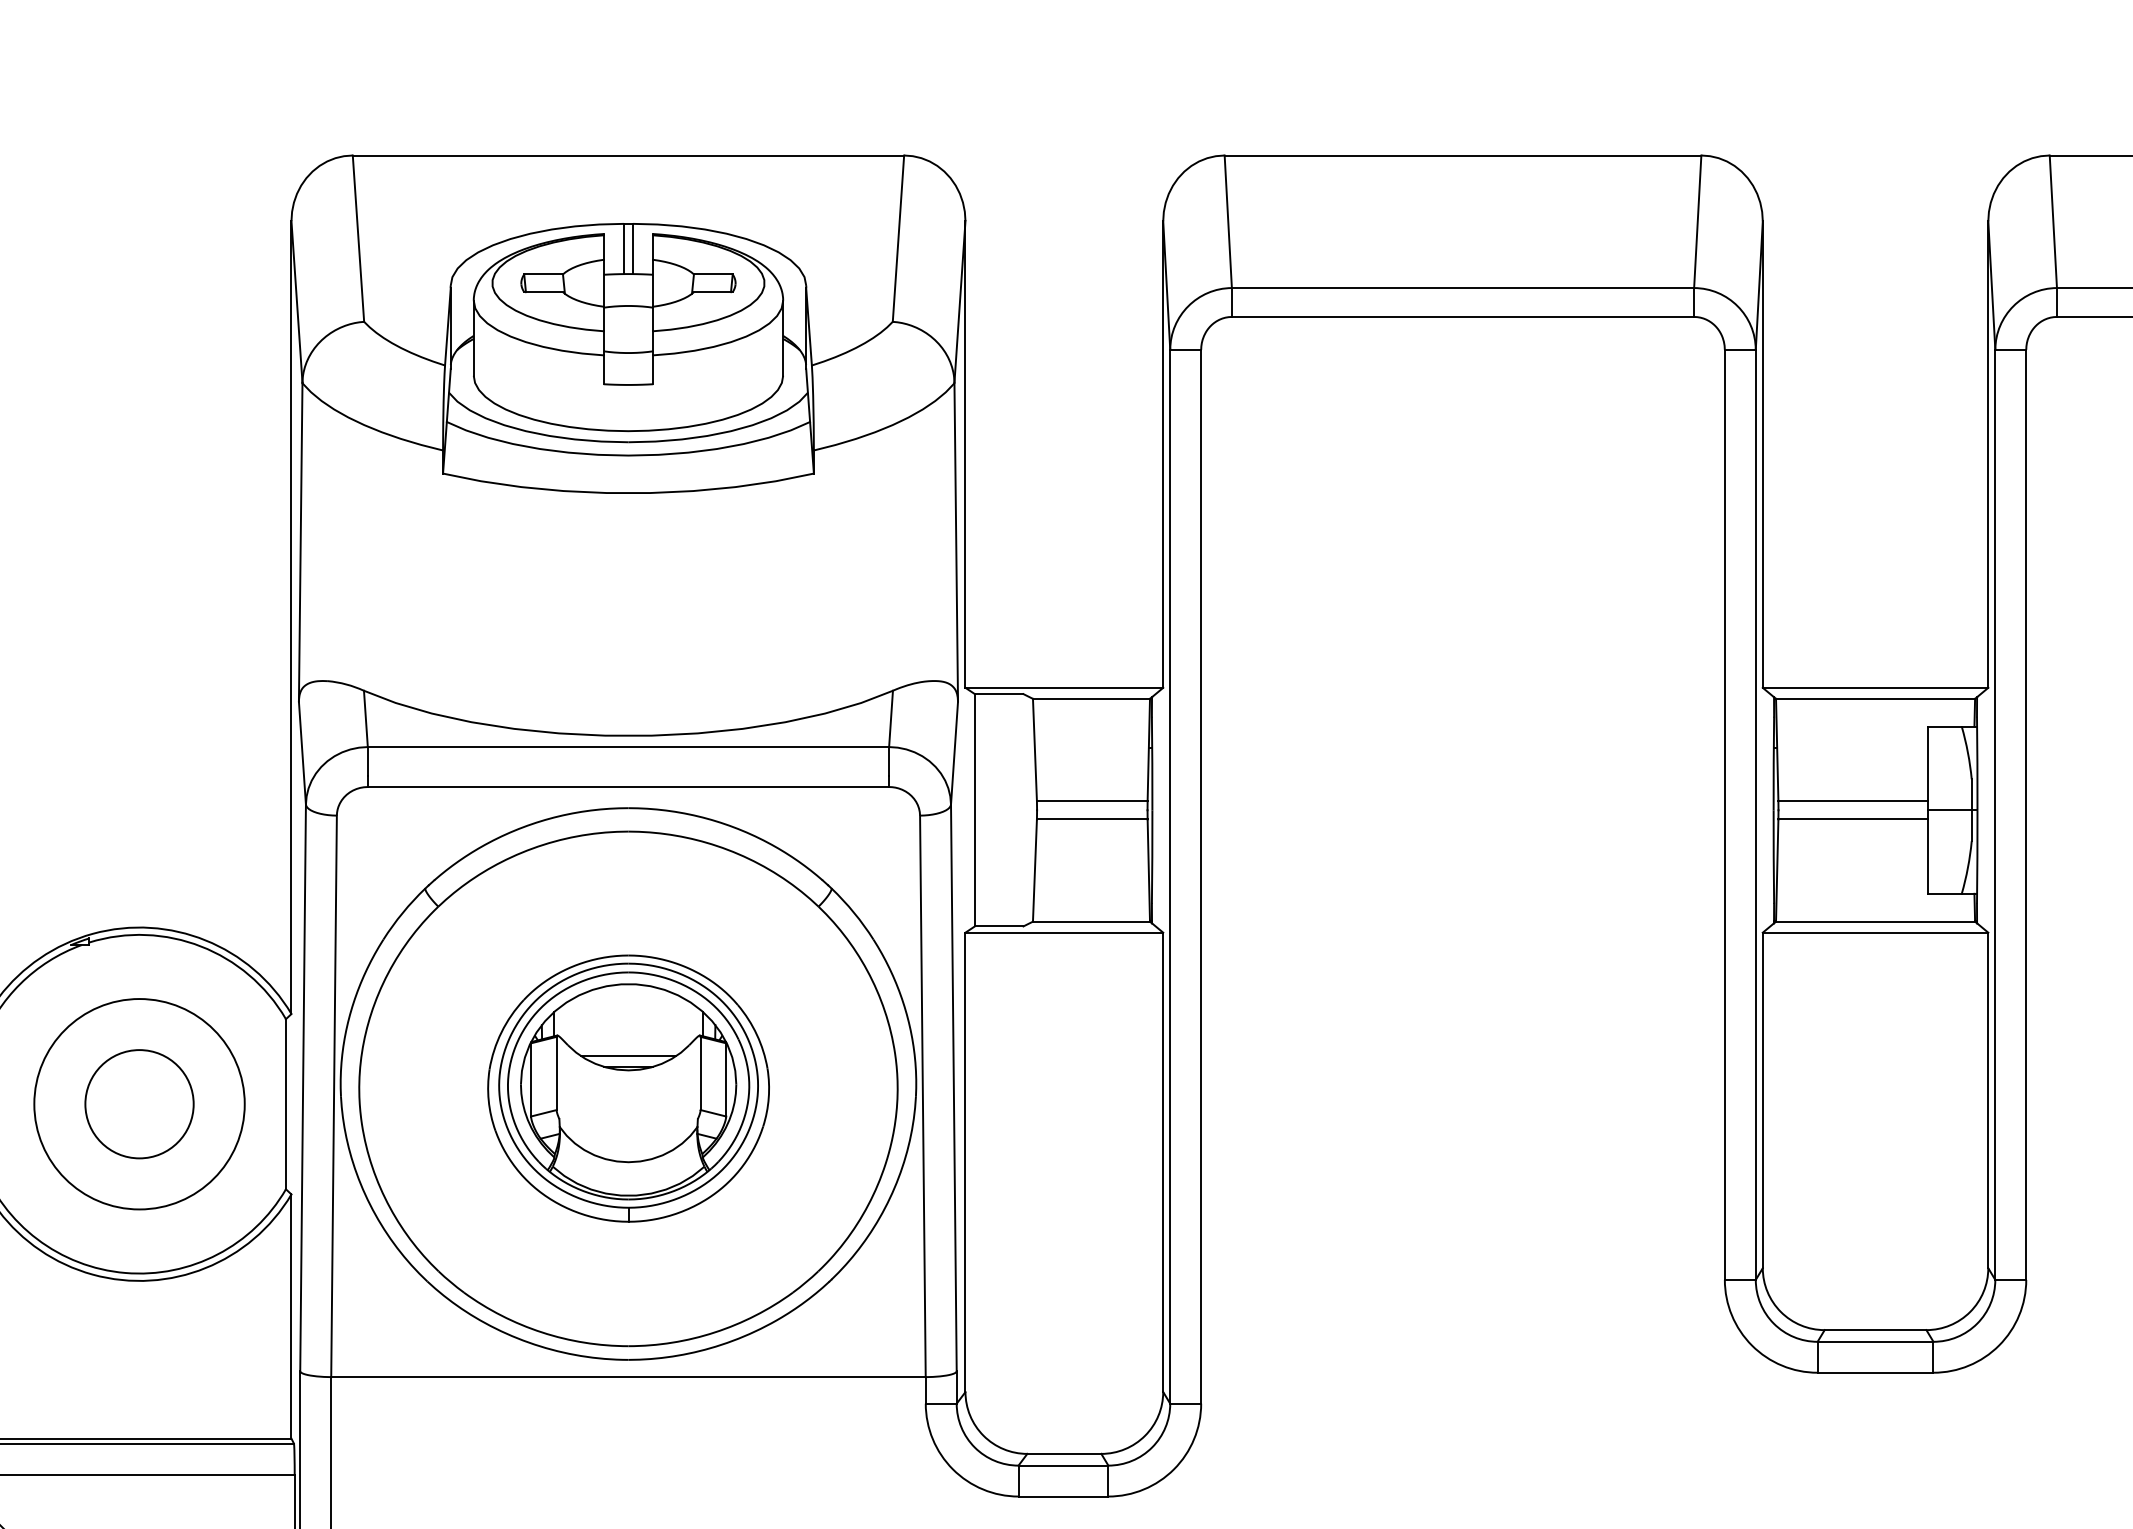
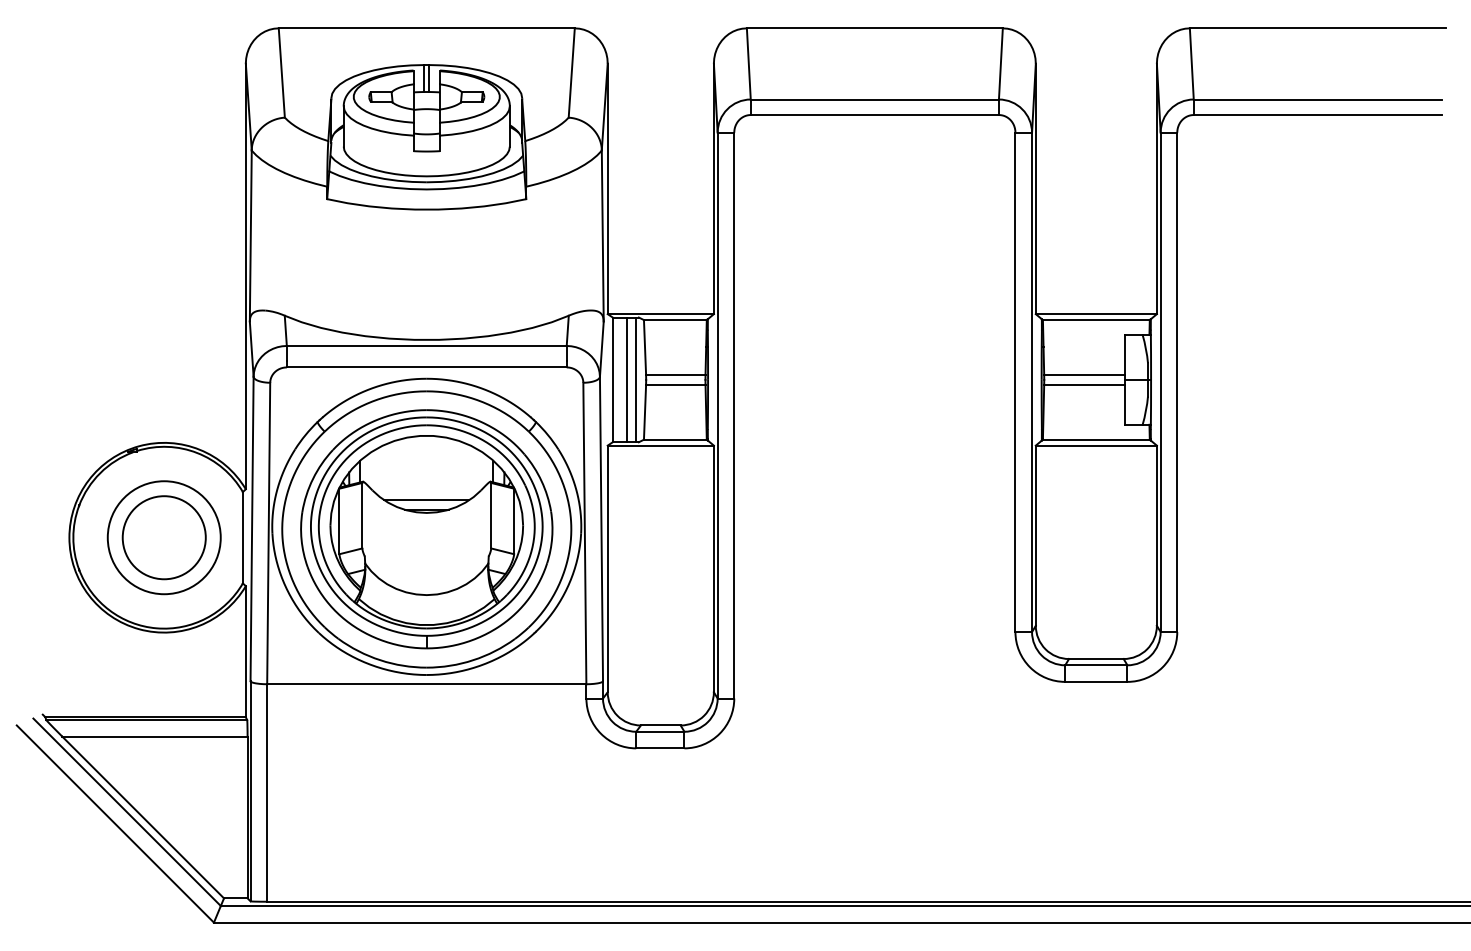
line: (1000, 809) -> (626, 379), added
line: (1017, 809) -> (635, 379), added
part: (627, 1088) -> (426, 529), size x1.67
circle: (138, 1103) -> (163, 537), size x1.43

